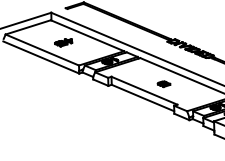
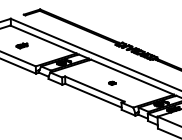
part: (63, 42) -> (21, 45), size x0.7
part: (163, 84) -> (112, 83), size x0.6

